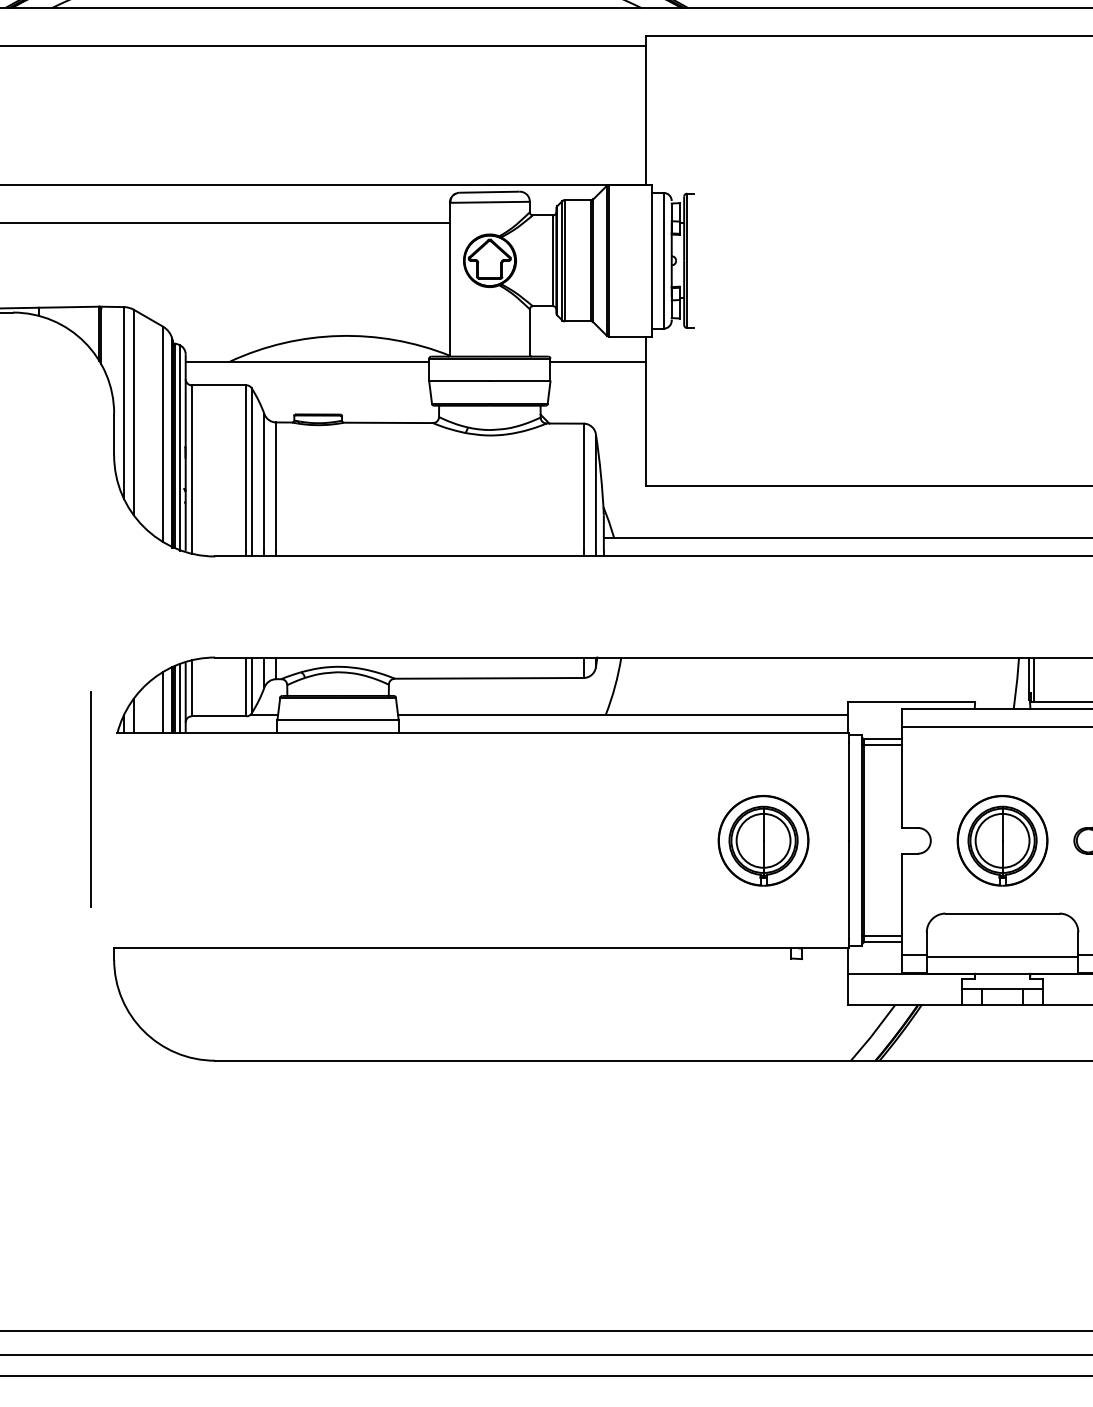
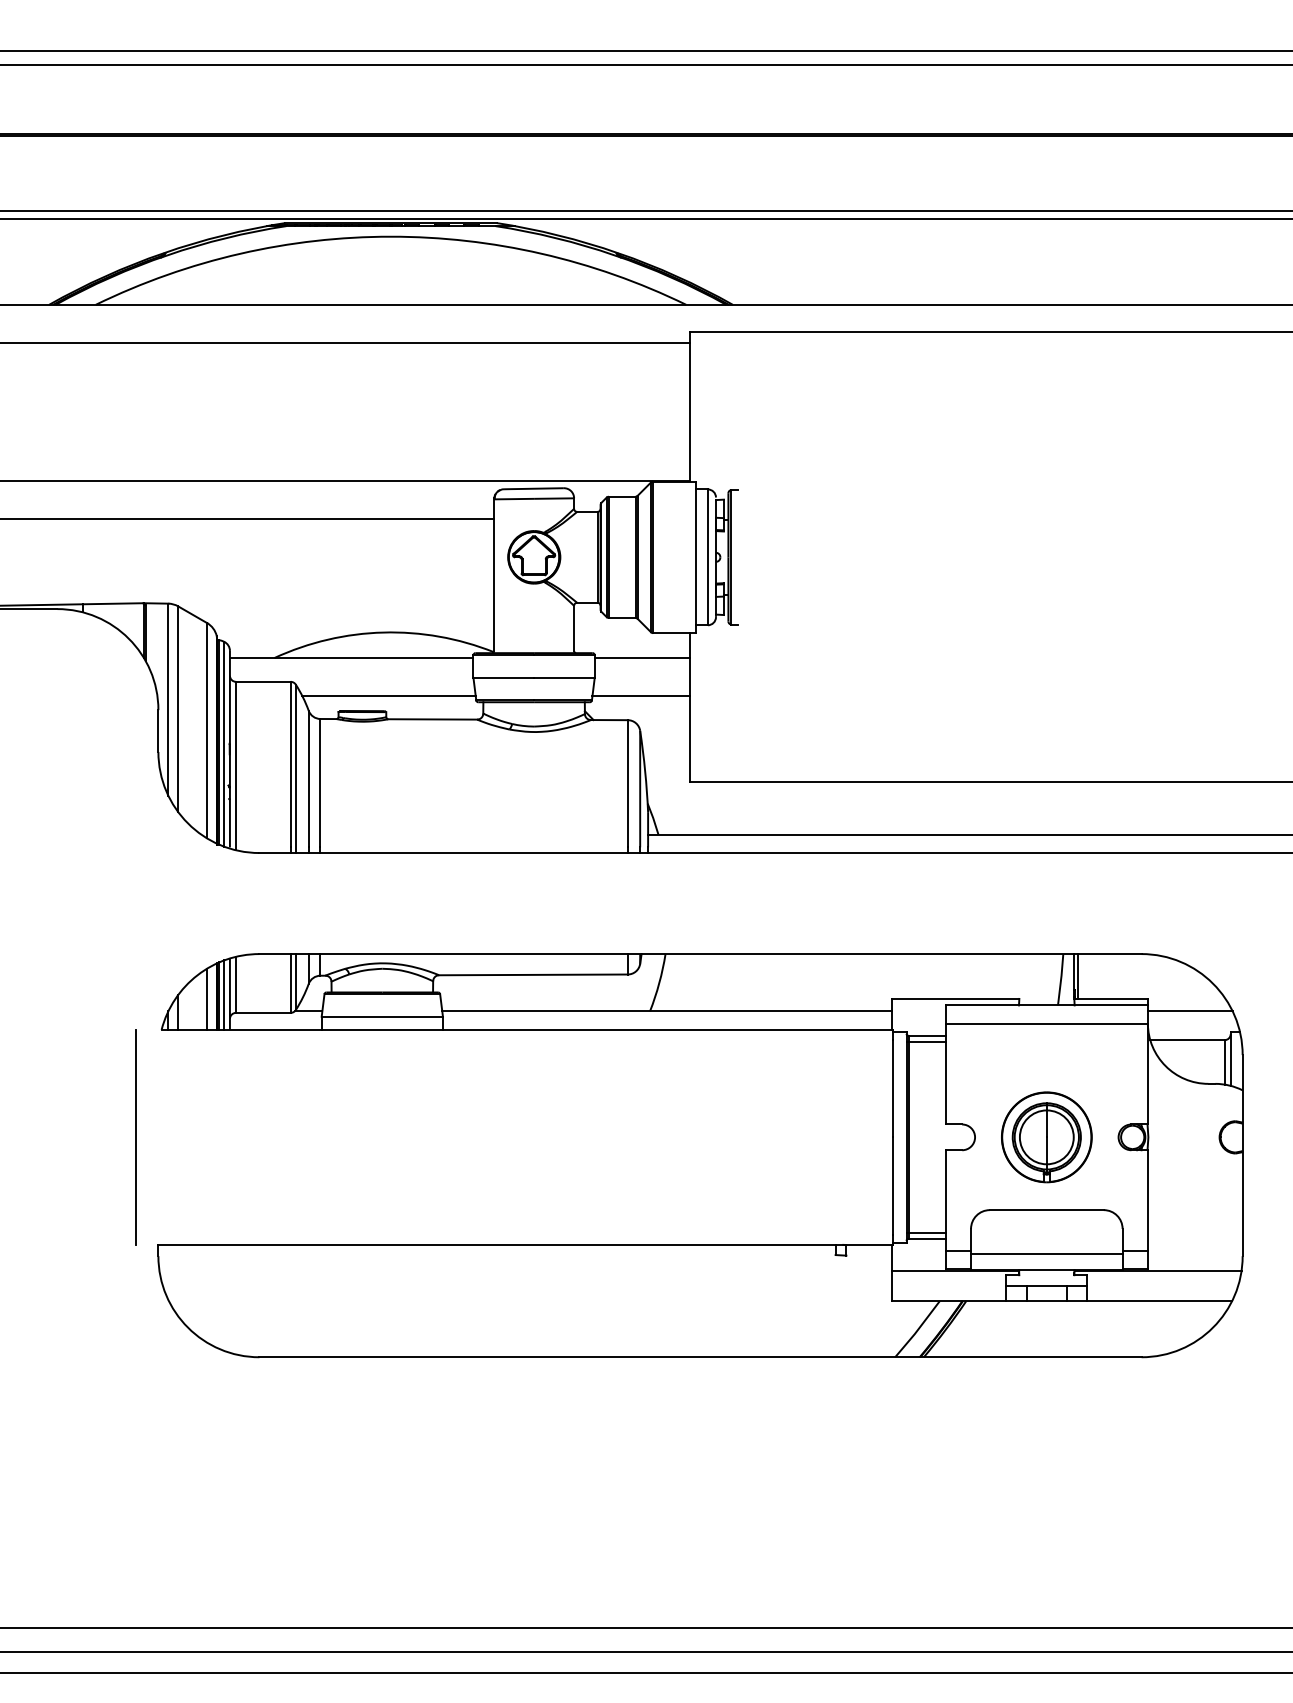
line: (344, 399) -> (388, 696), added
line: (596, 399) -> (640, 696), added
line: (91, 799) -> (135, 1137), moved
part: (763, 840) -> (807, 1137), removed

